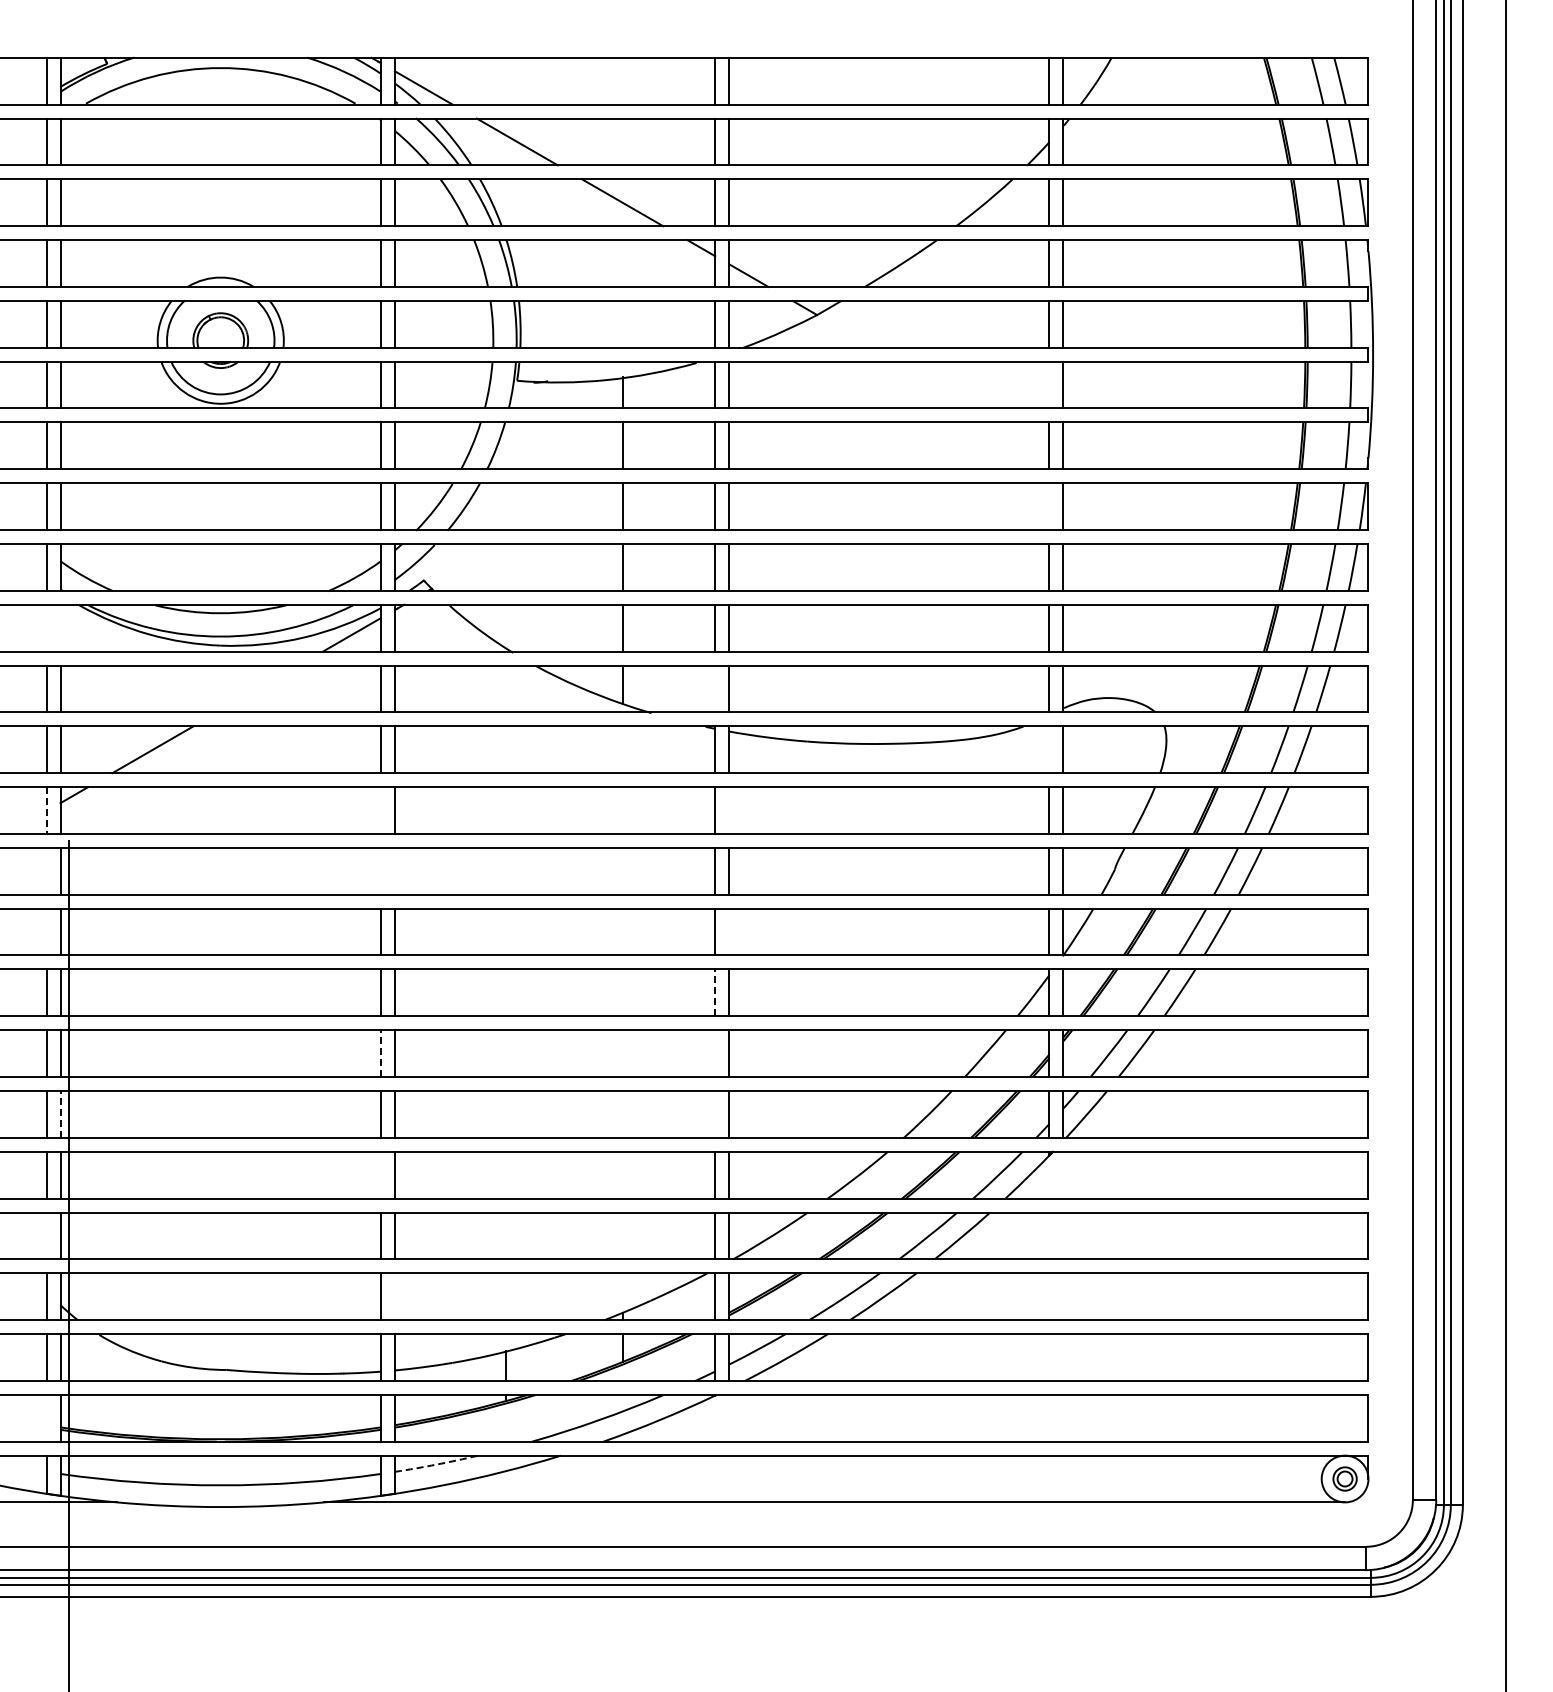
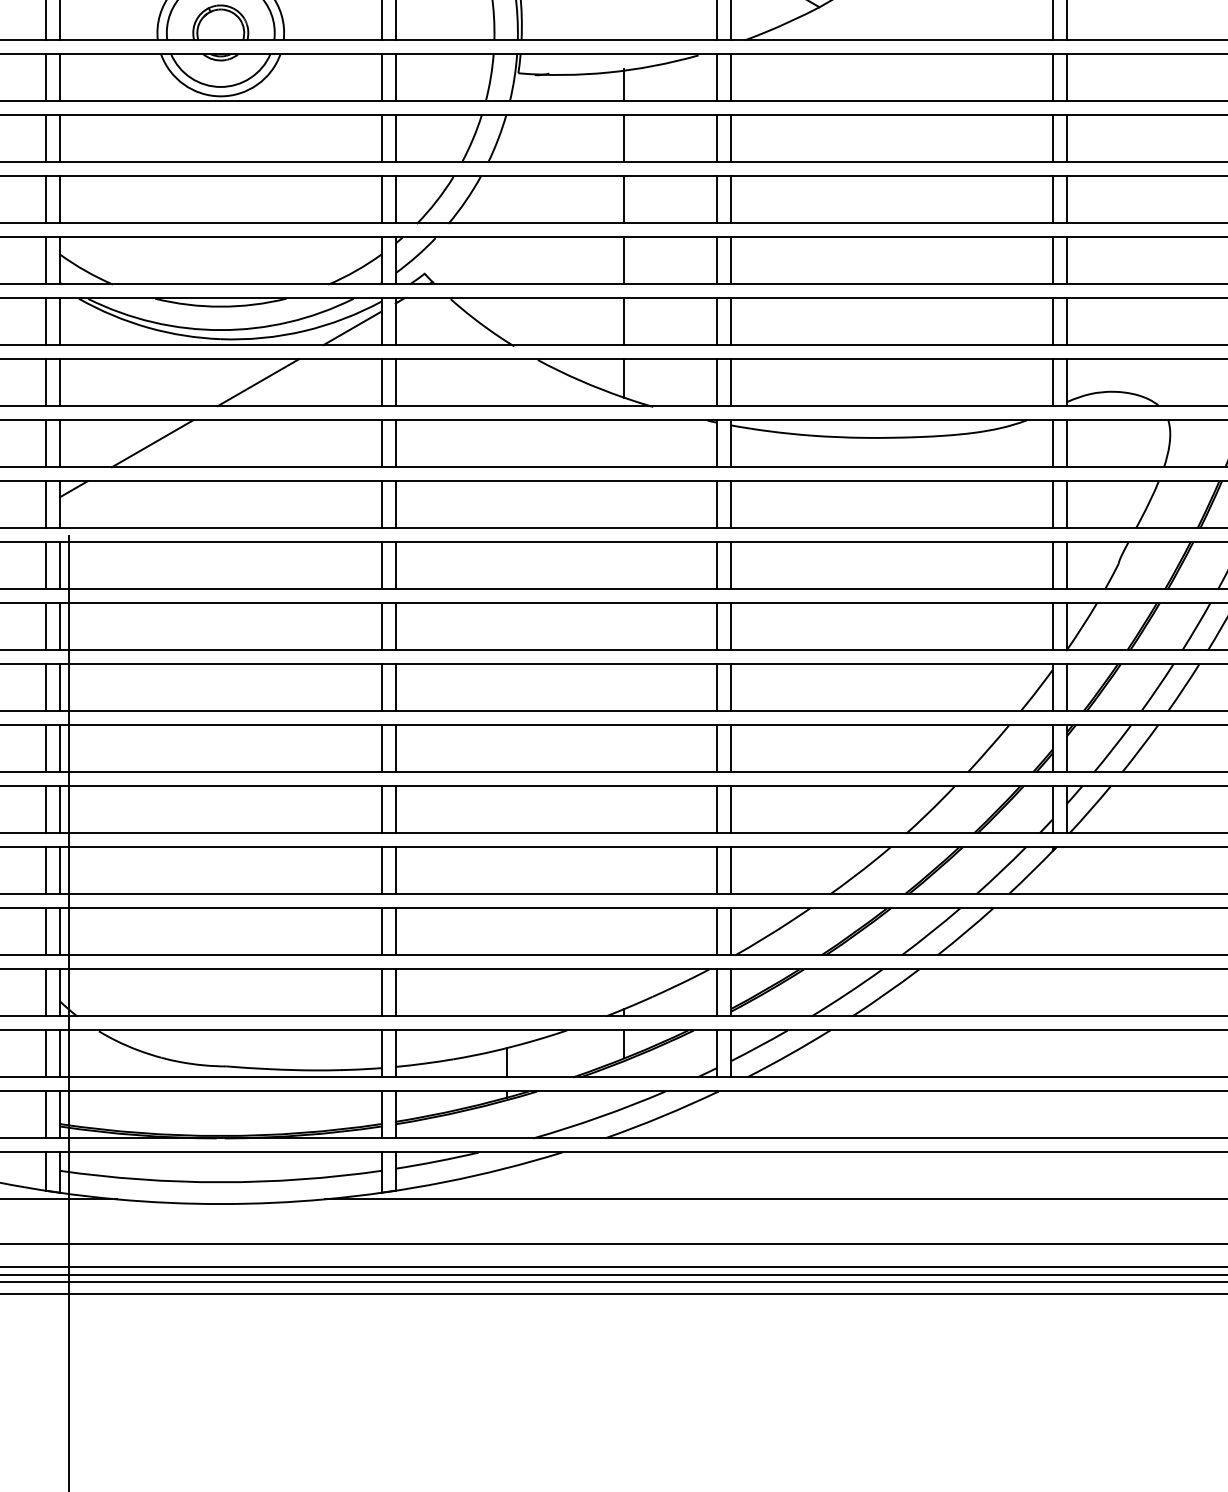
line: (1049, 384) -> (1052, 76), added
line: (1049, 506) -> (1052, 199), added
line: (46, 627) -> (45, 320), added
line: (60, 627) -> (59, 320), added
line: (257, 688) -> (257, 382), added
line: (715, 688) -> (717, 382), added
line: (1049, 749) -> (1052, 443), added
line: (380, 810) -> (381, 504), added
line: (729, 810) -> (731, 504), added
line: (46, 811) -> (45, 505), dashed -> solid
line: (46, 870) -> (45, 564), added
line: (380, 870) -> (381, 564), added
line: (394, 870) -> (395, 564), added
line: (46, 931) -> (45, 626), added
line: (729, 931) -> (731, 626), added
line: (715, 992) -> (717, 687), dashed -> solid
line: (380, 1053) -> (381, 748), dashed -> solid
line: (715, 1053) -> (717, 748), added
line: (60, 1113) -> (59, 808), dashed -> solid
line: (715, 1114) -> (717, 809), added
line: (380, 1174) -> (381, 870), added
line: (46, 1235) -> (45, 931), added
line: (394, 1296) -> (395, 992), added
line: (46, 1417) -> (45, 1114), added
arc: (436, 1464) -> (437, 1161), dashed -> solid

